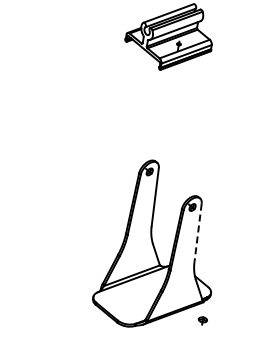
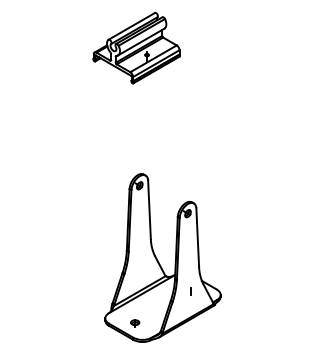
line: (197, 233) -> (197, 238), dashed -> solid
line: (181, 284) -> (190, 291), added
part: (203, 320) -> (135, 323), moved

